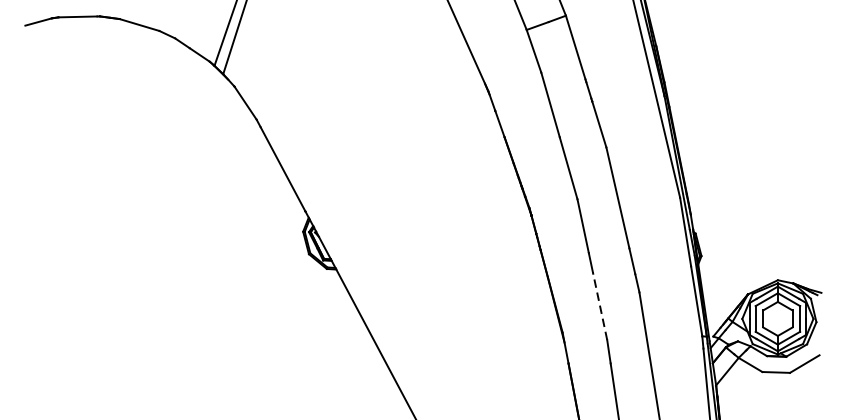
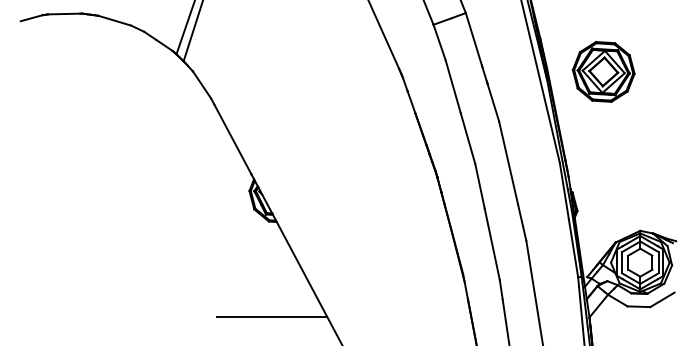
part: (733, 86) -> (603, 71), added
line: (599, 306) -> (493, 252), dashed -> solid
line: (331, 384) -> (272, 316), added

